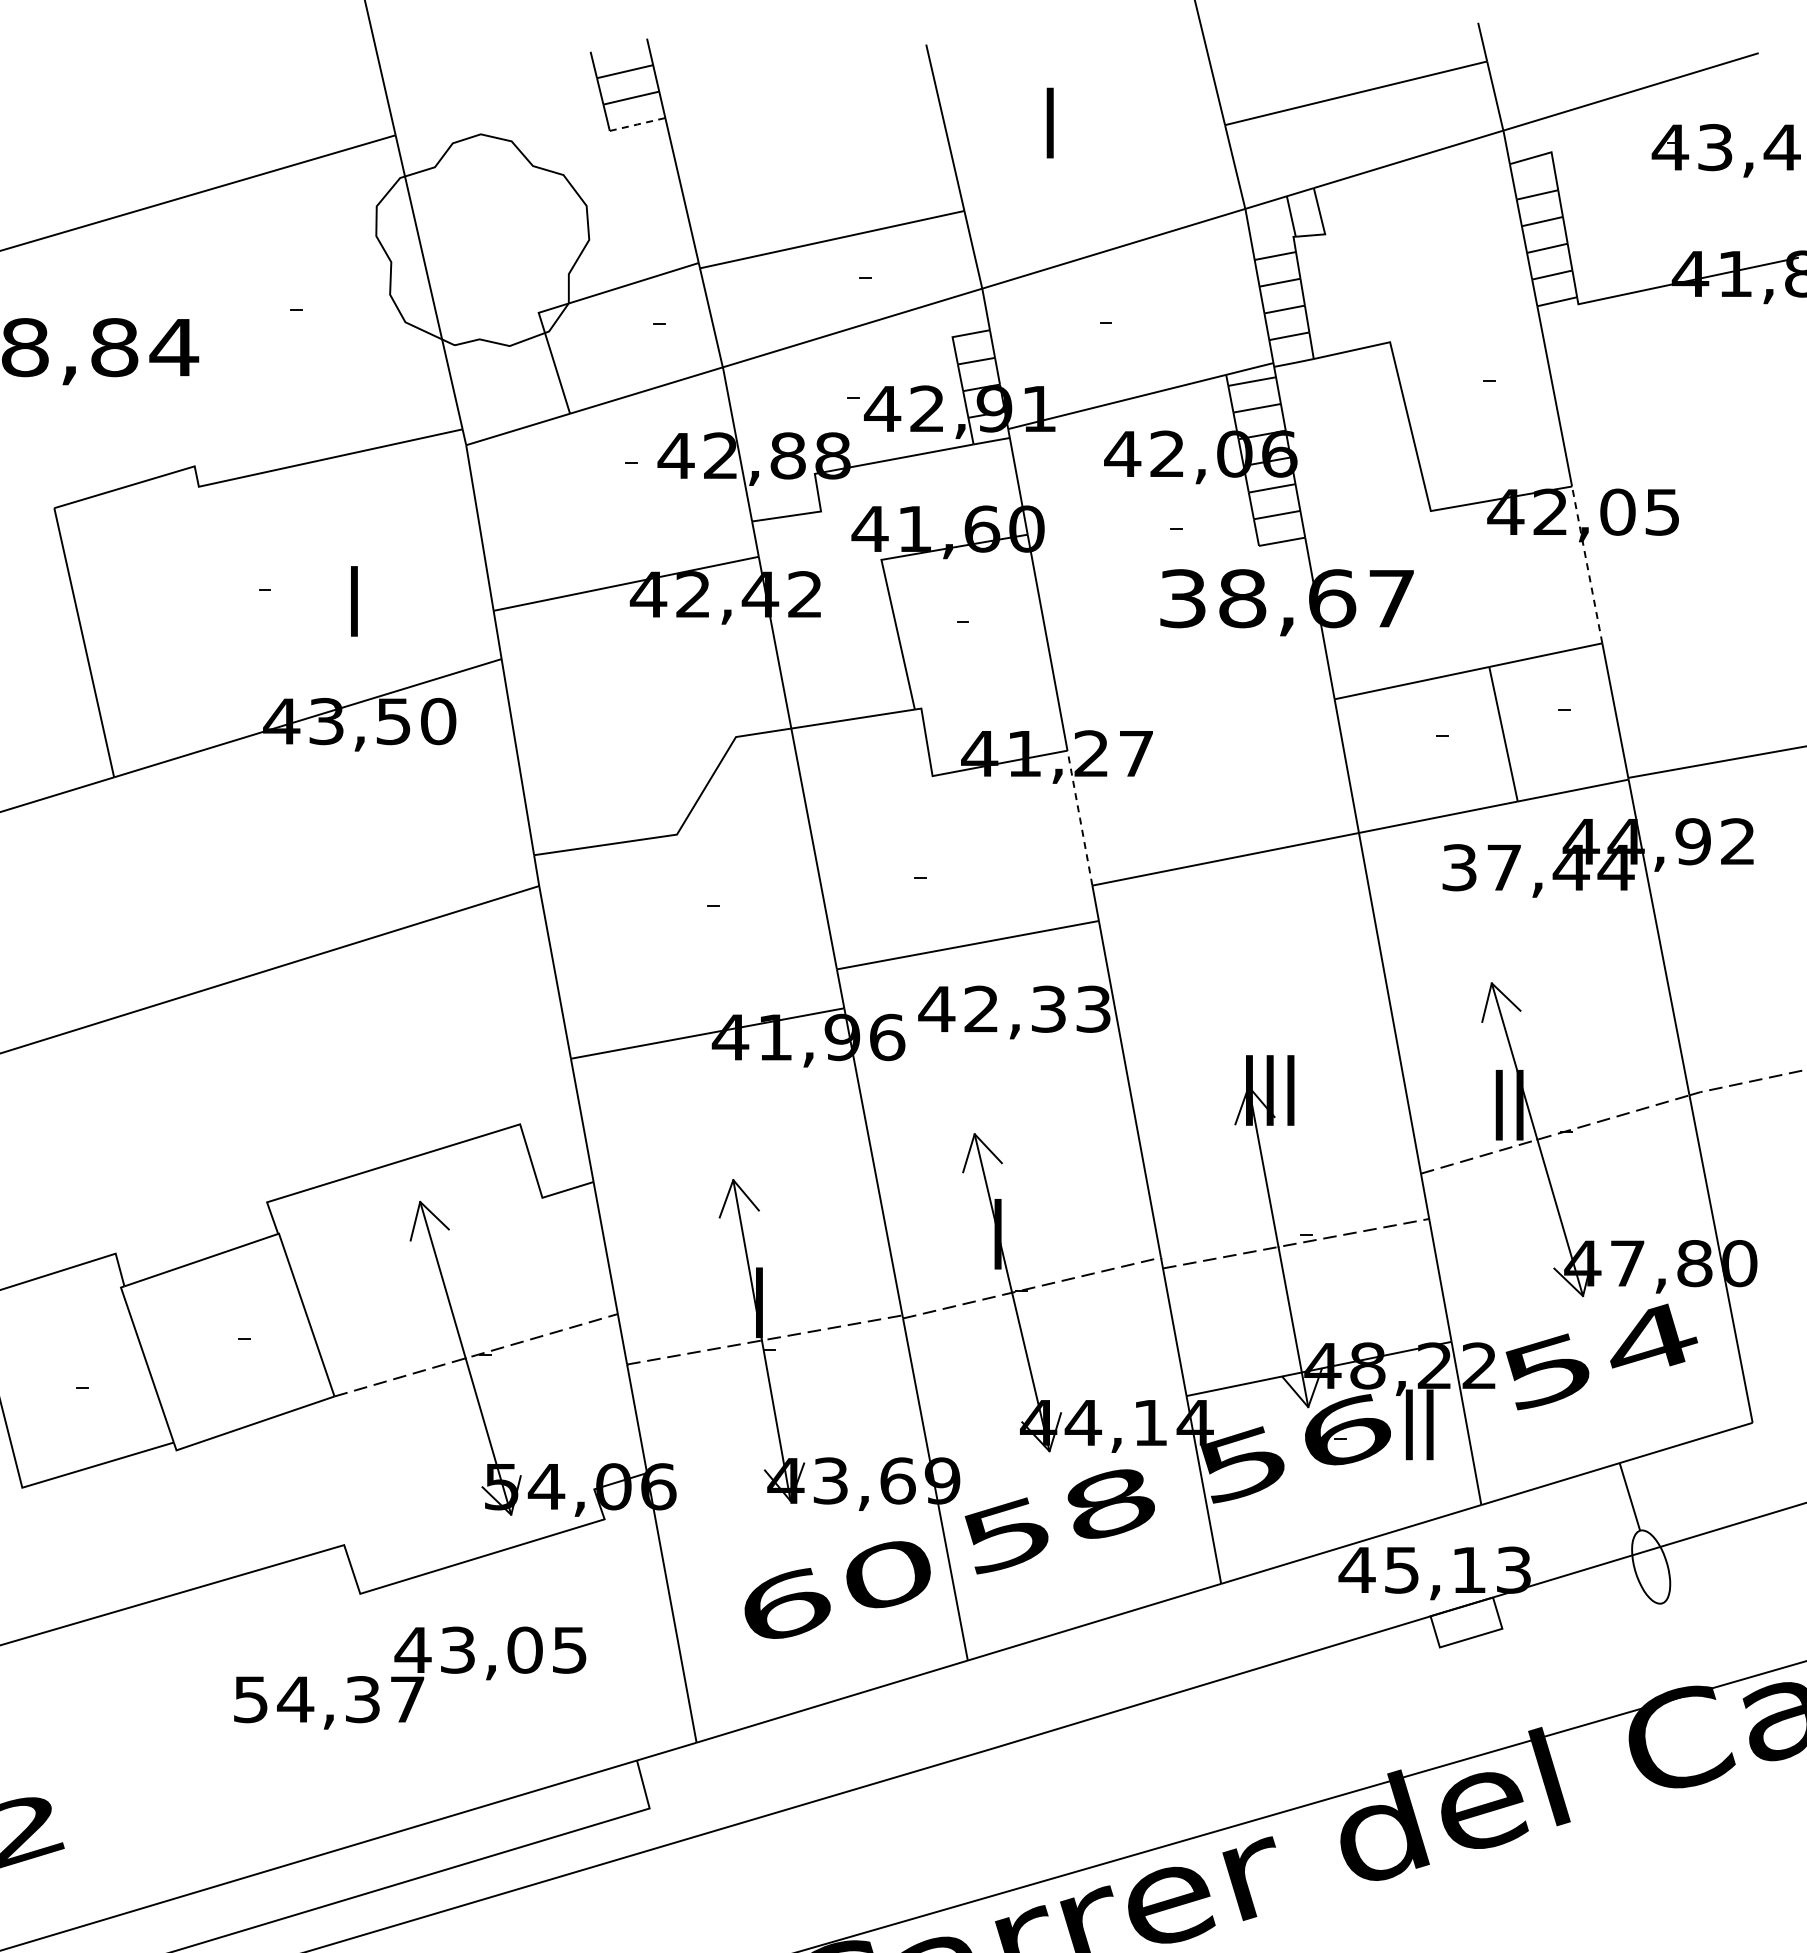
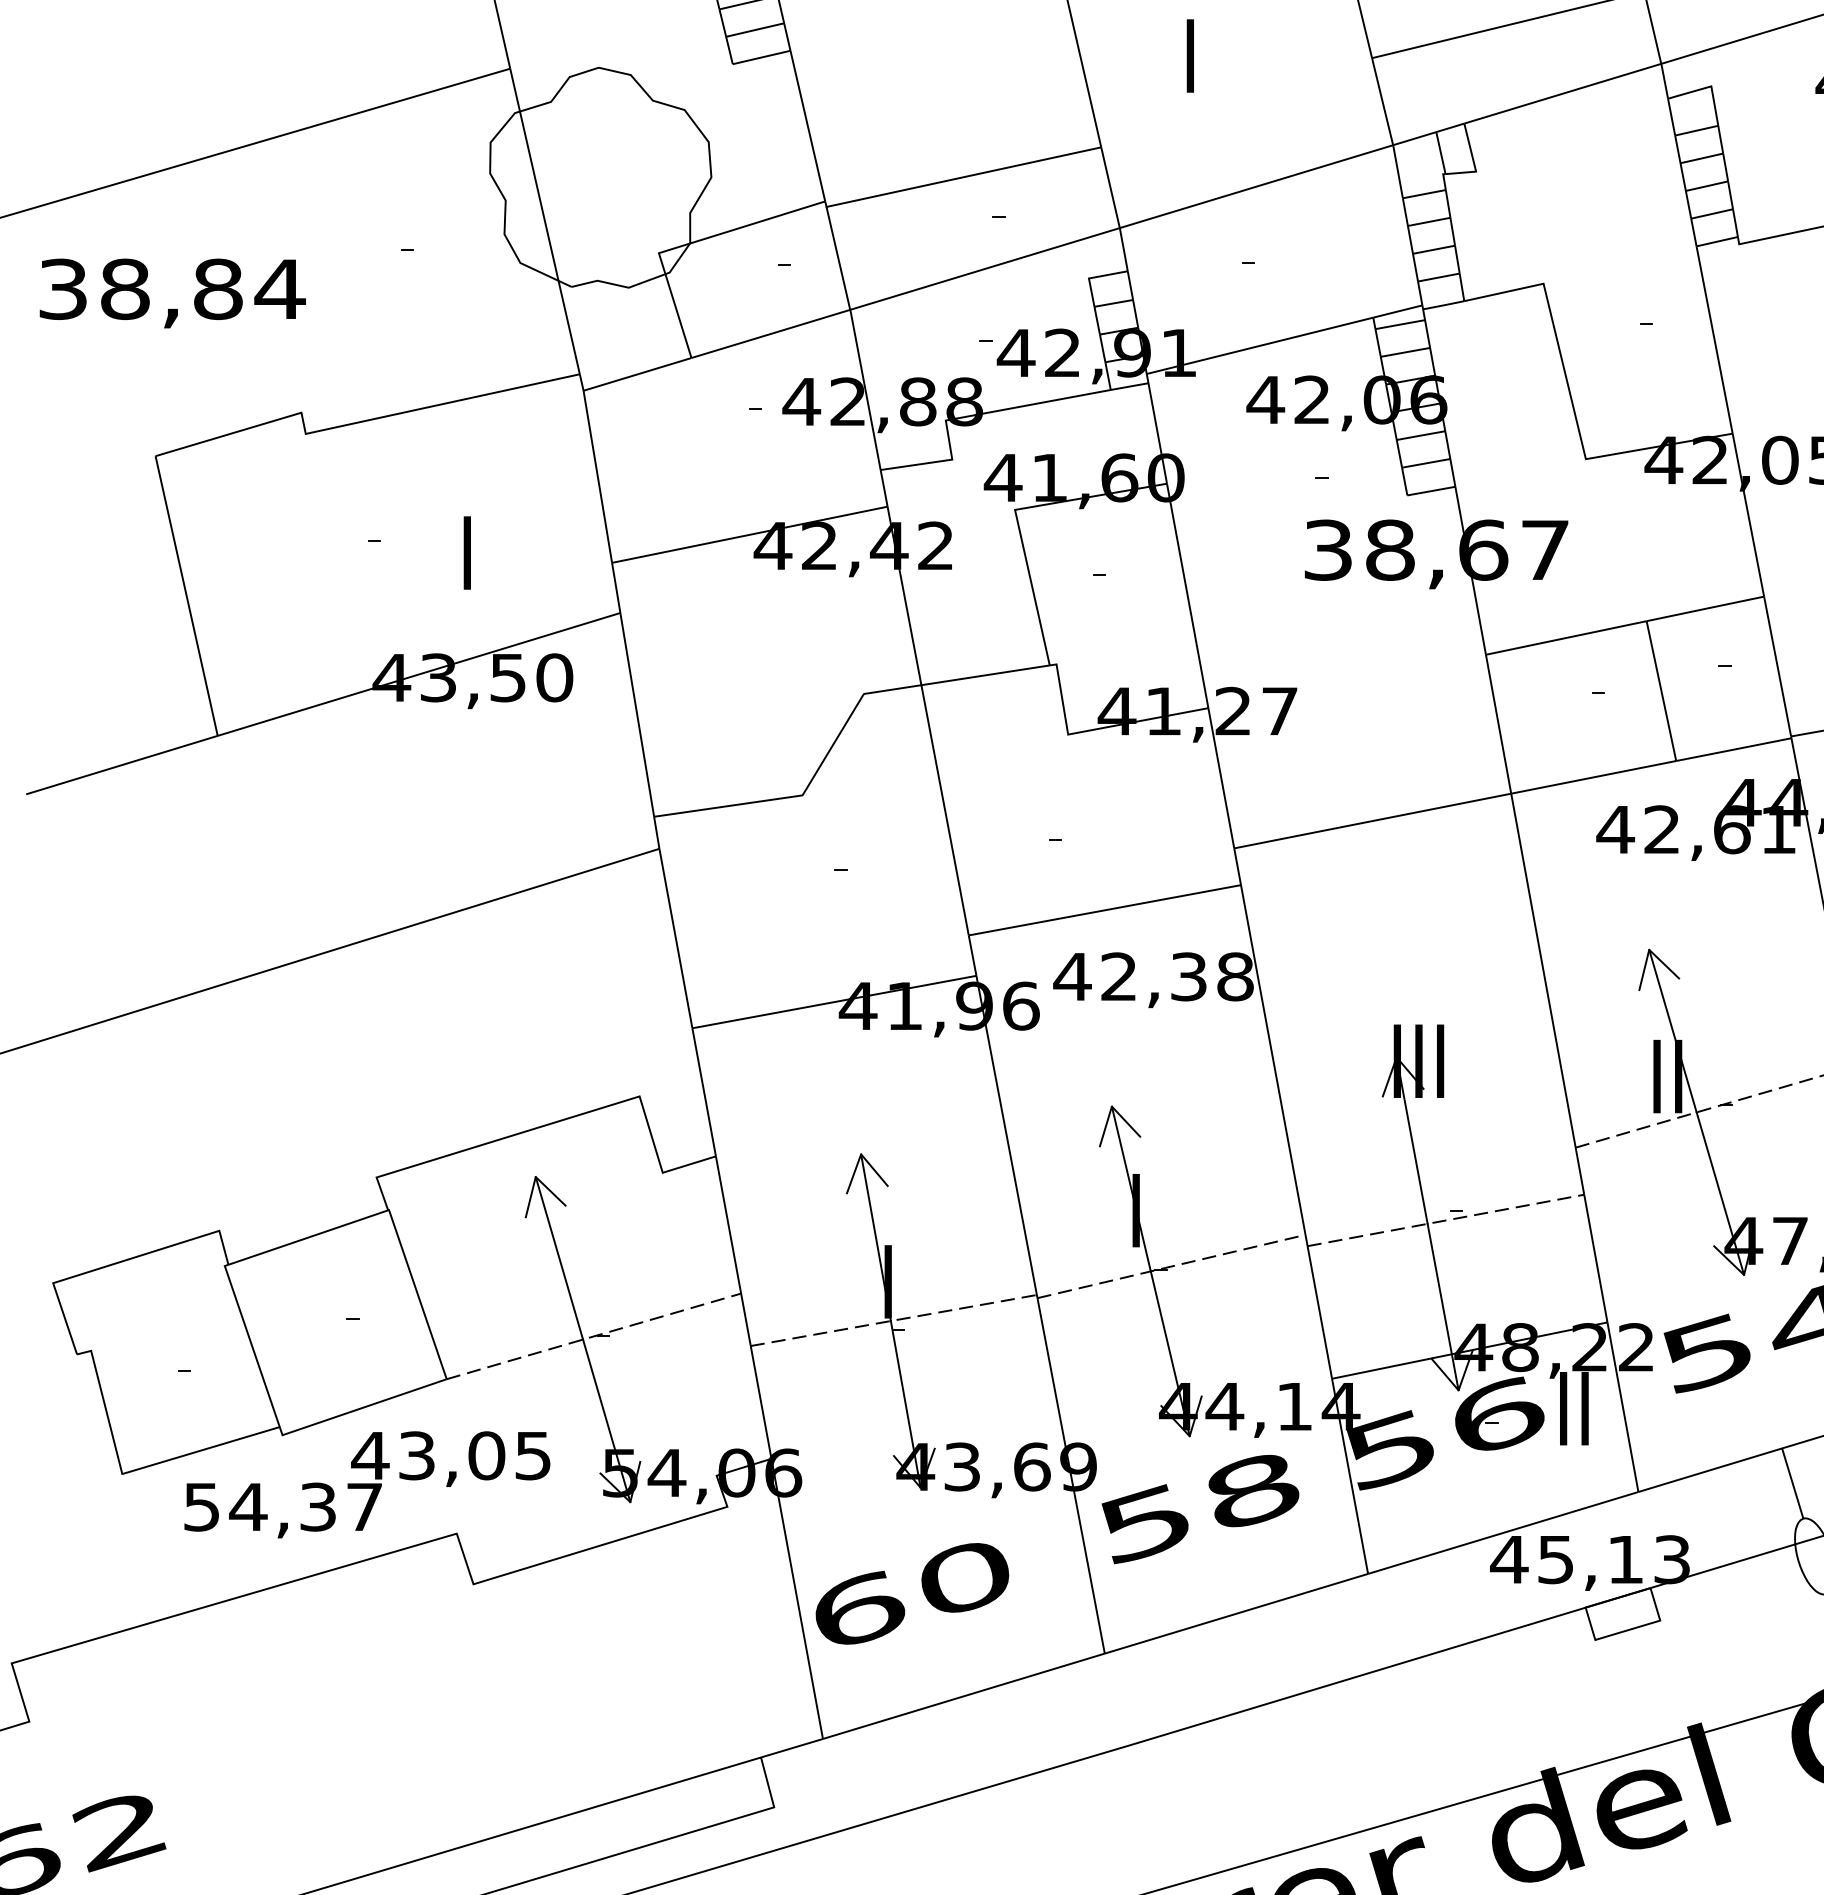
line: (637, 124) -> (761, 57), dashed -> solid
line: (1587, 564) -> (1748, 514), dashed -> solid
line: (1079, 818) -> (1220, 778), dashed -> solid
text: (1537, 867) -> (1696, 829), 37,44 -> 42,61
text: (1093, 1008) -> (1235, 976), 42,33 -> 42,38
text: (837, 1589) -> (912, 1593), moved
text: (410, 1677) -> (367, 1484), moved

